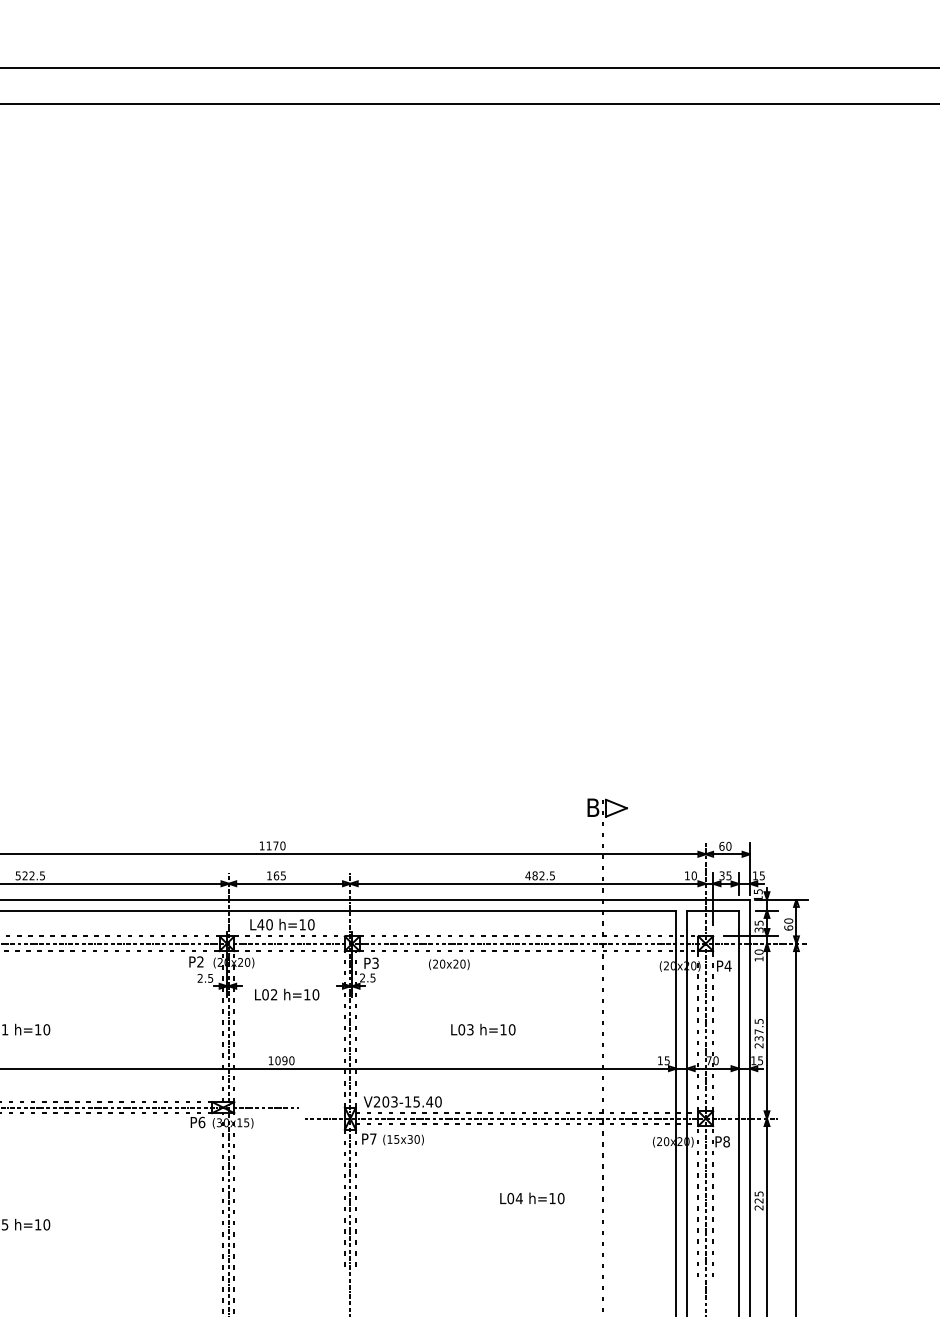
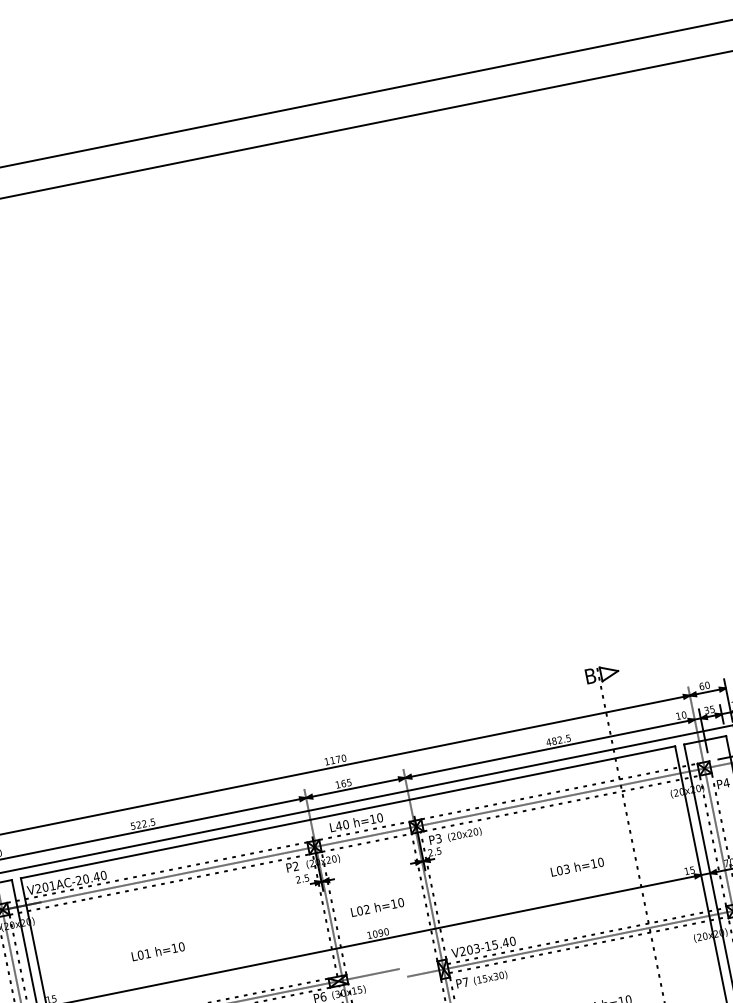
text: (449, 964) -> (464, 834), moved
text: (287, 994) -> (377, 907), moved
text: (483, 1029) -> (577, 866), moved

